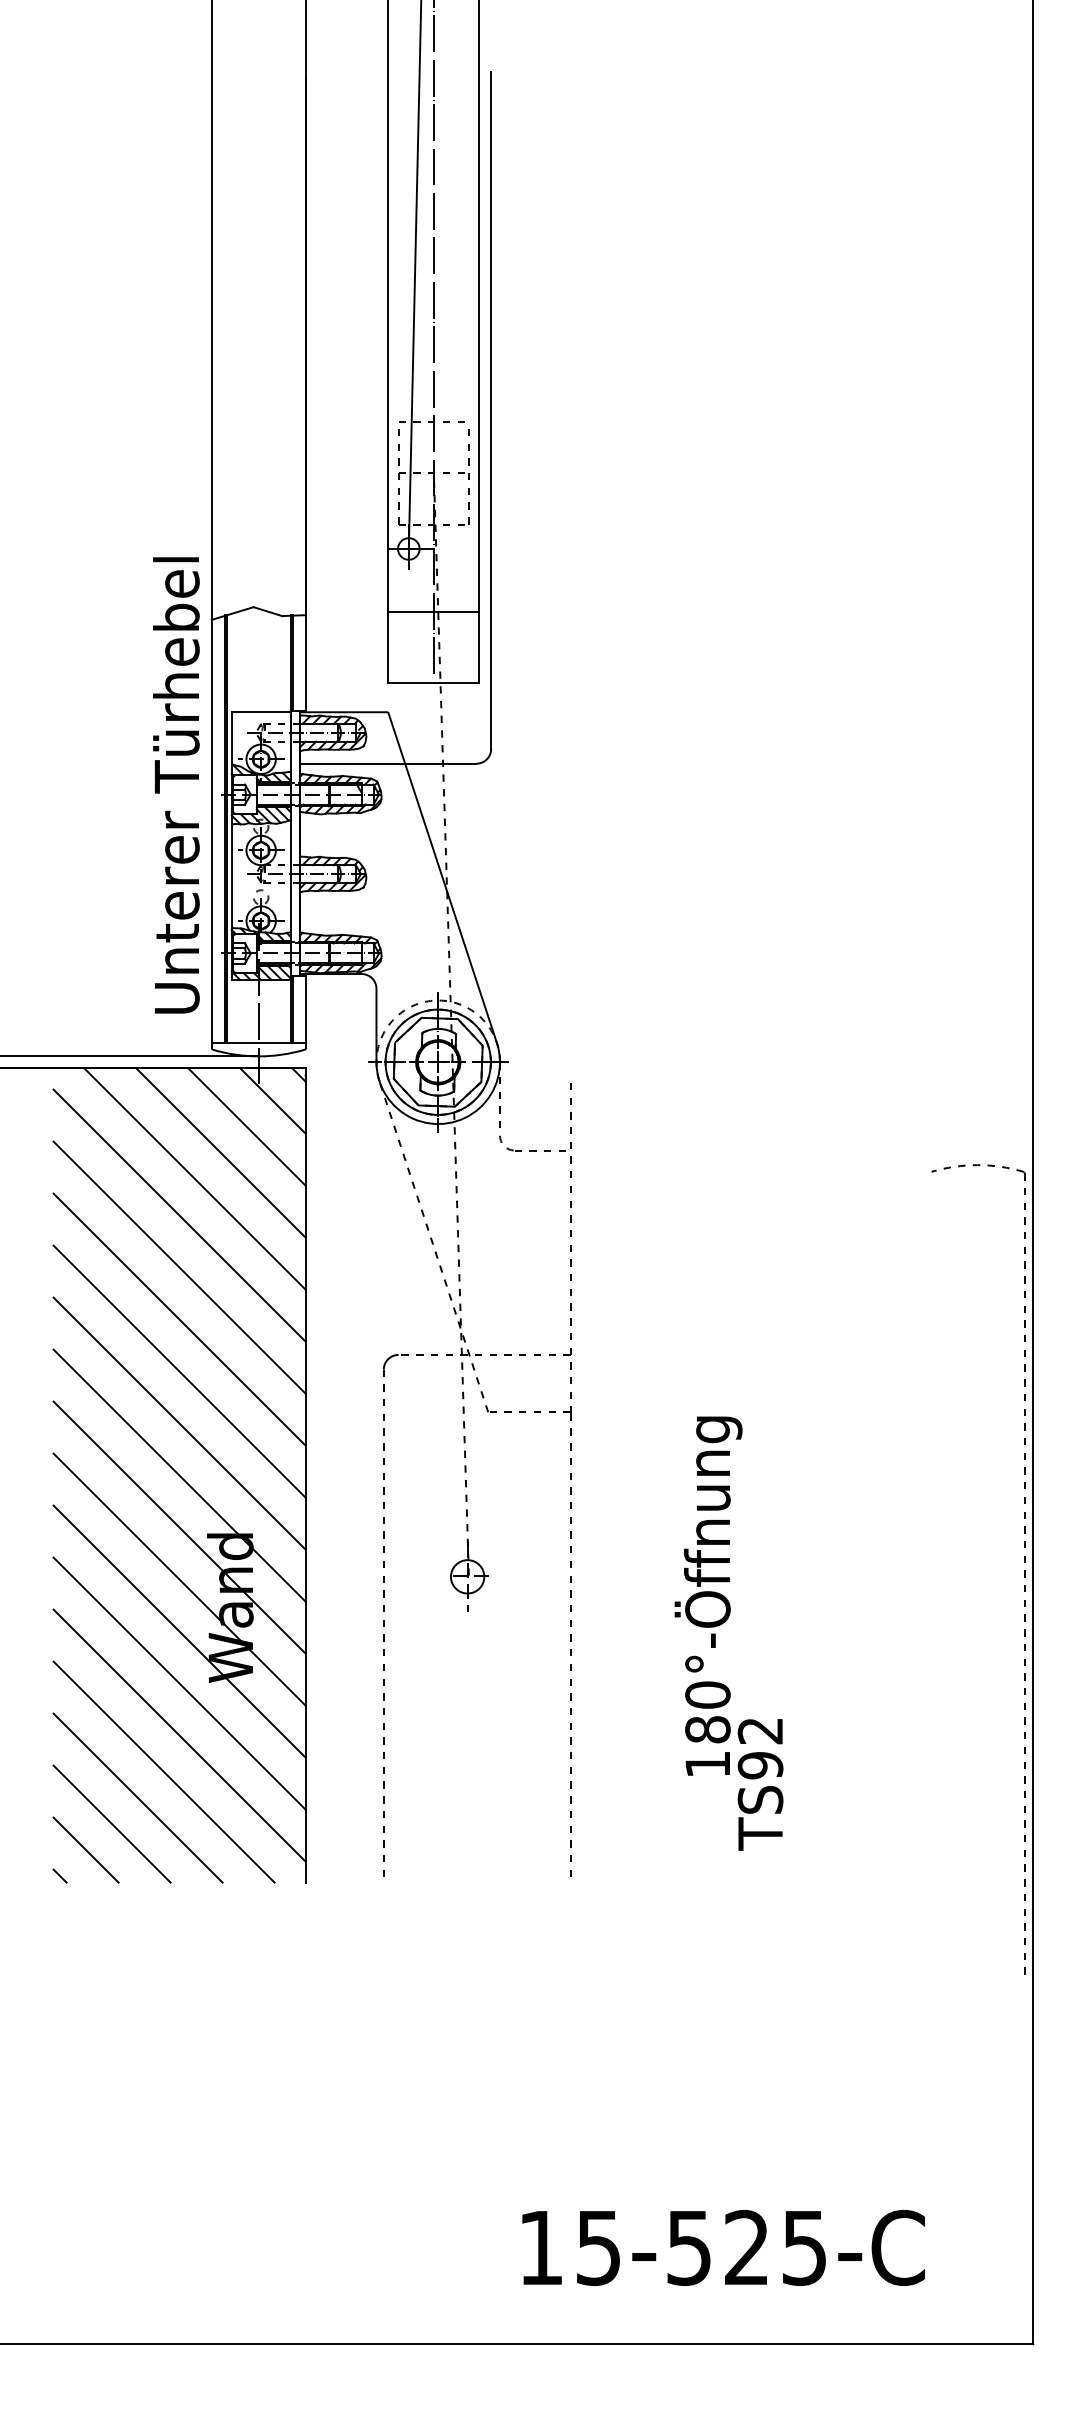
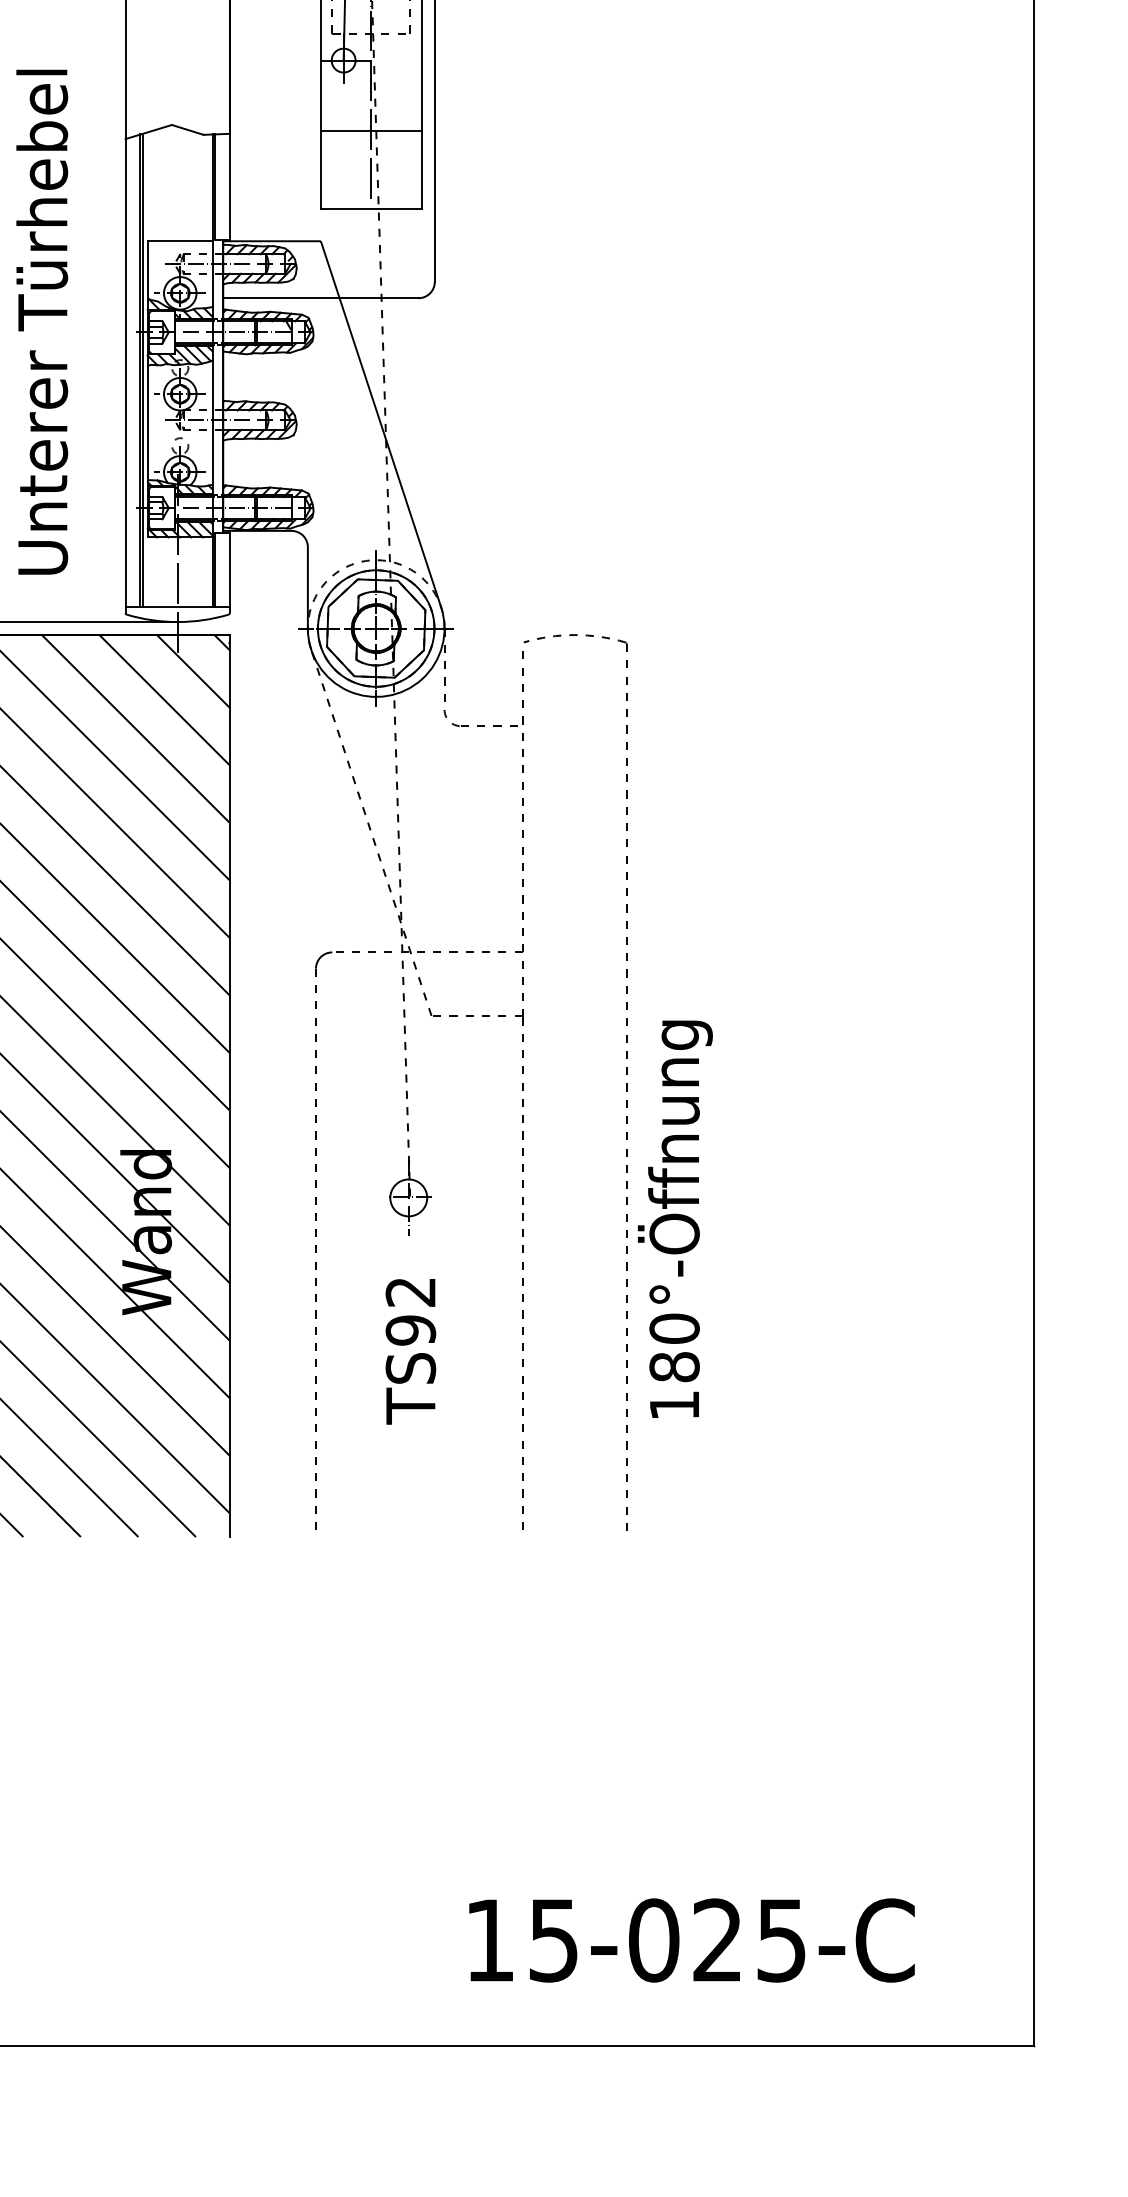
text: (176, 785) -> (42, 322), moved
part: (1024, 1570) -> (626, 1083), moved
text: (760, 1784) -> (410, 1351), moved
text: (689, 2247) -> (654, 1940), 15-525-C -> 15-025-C

